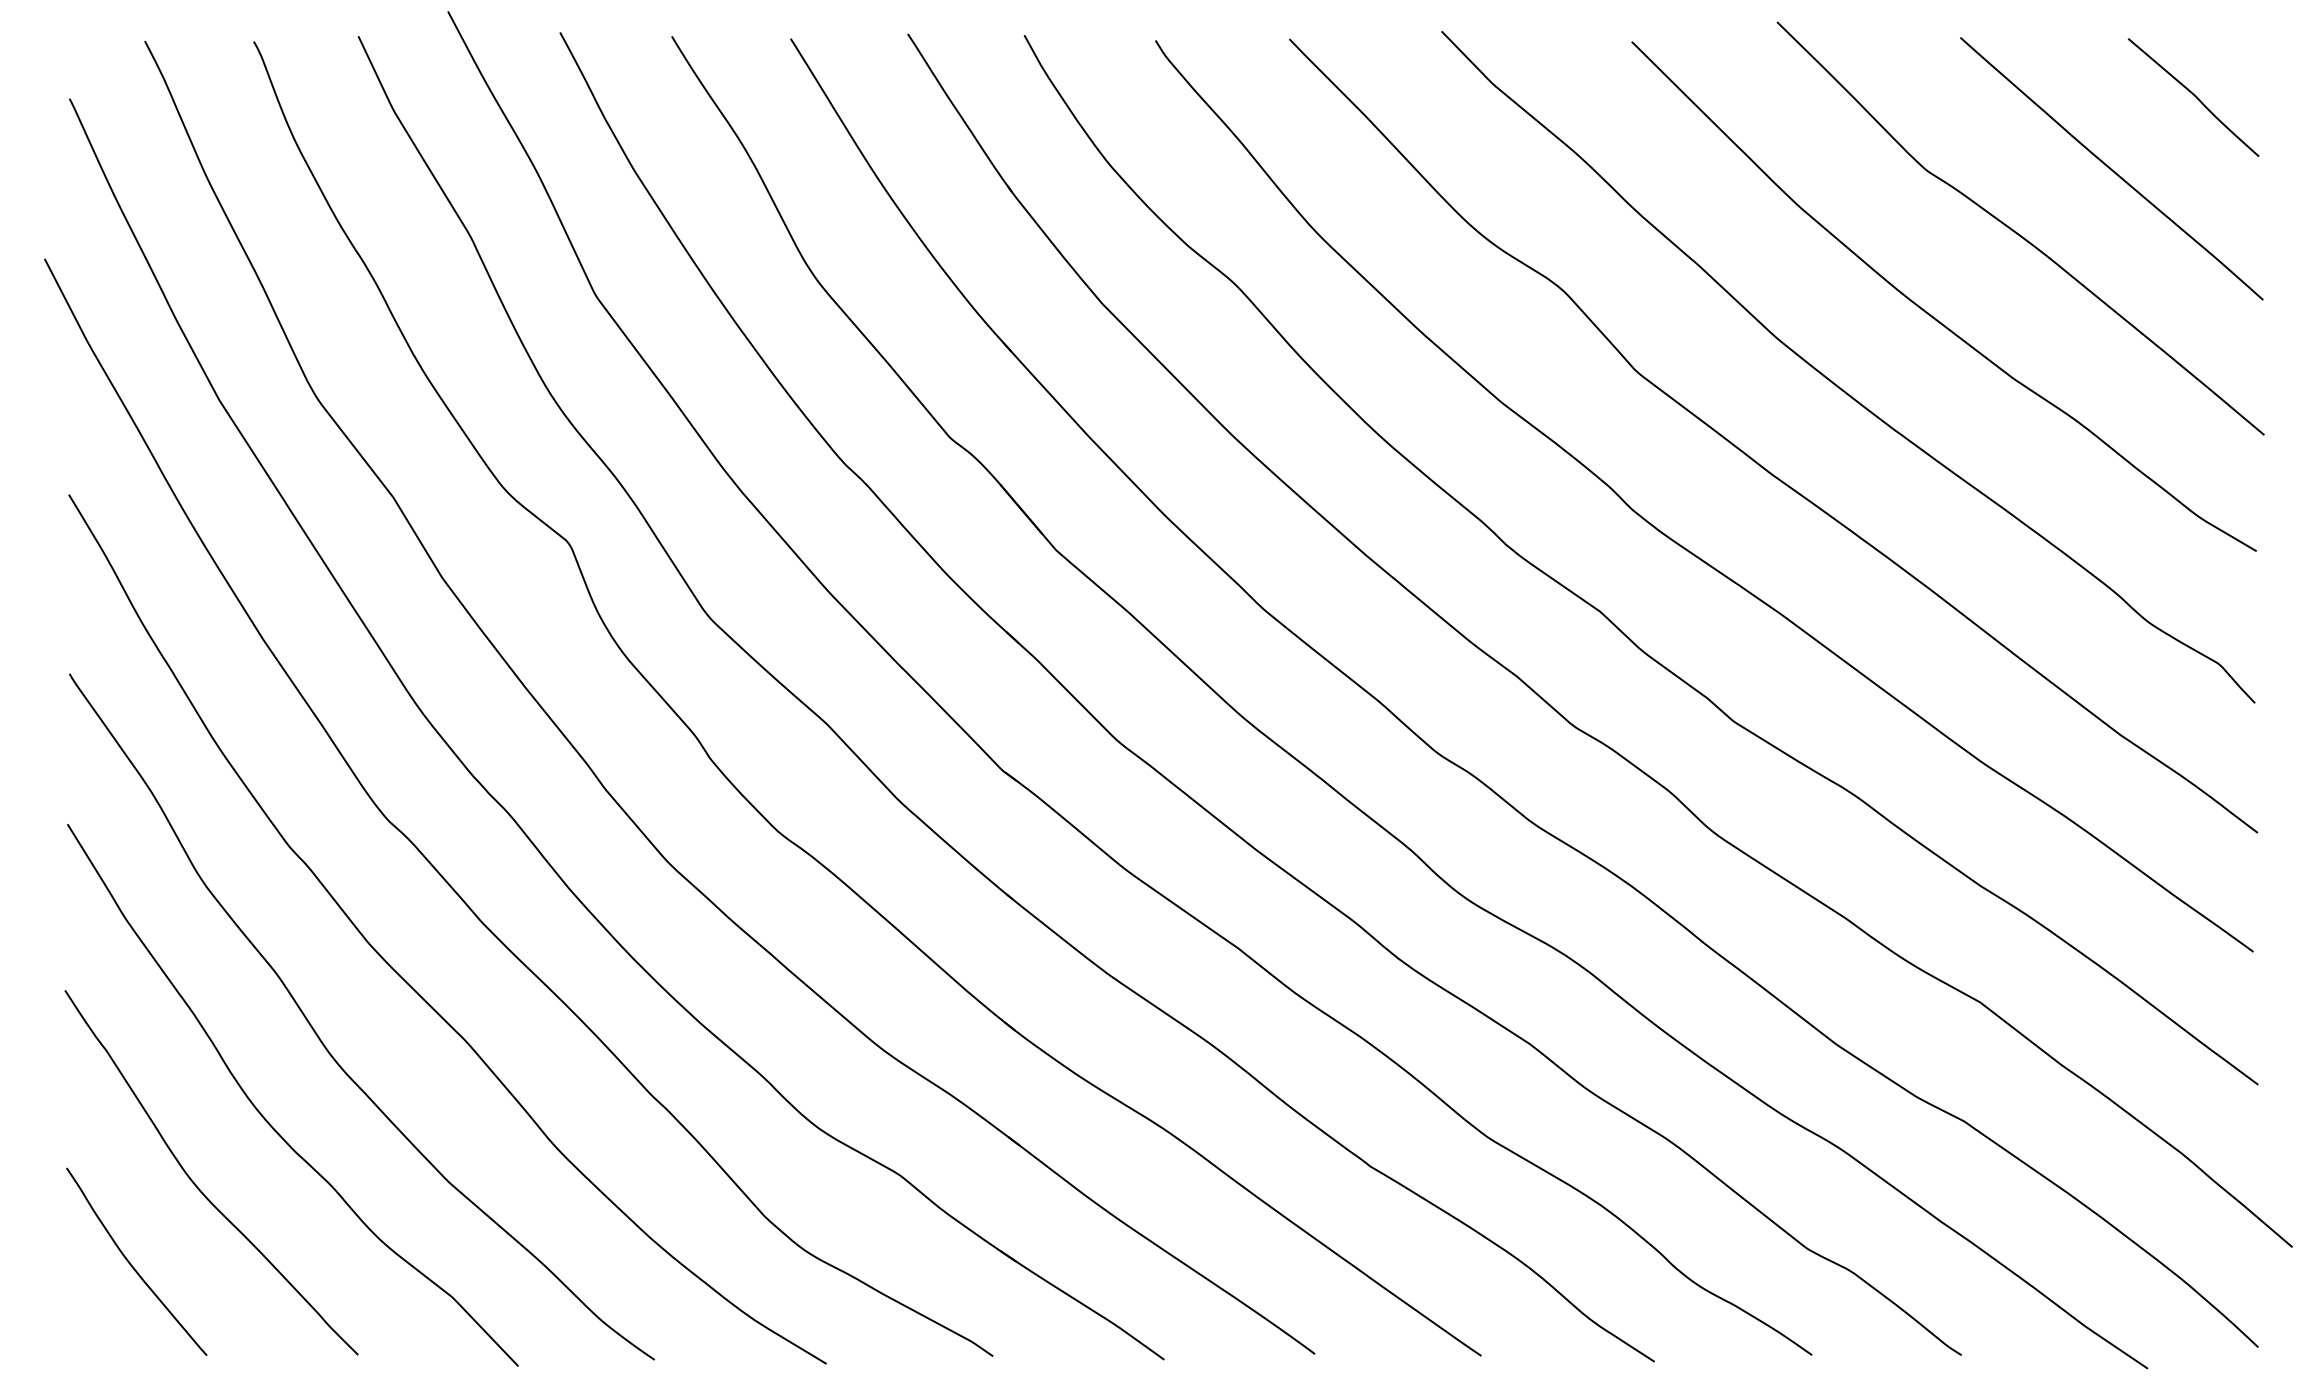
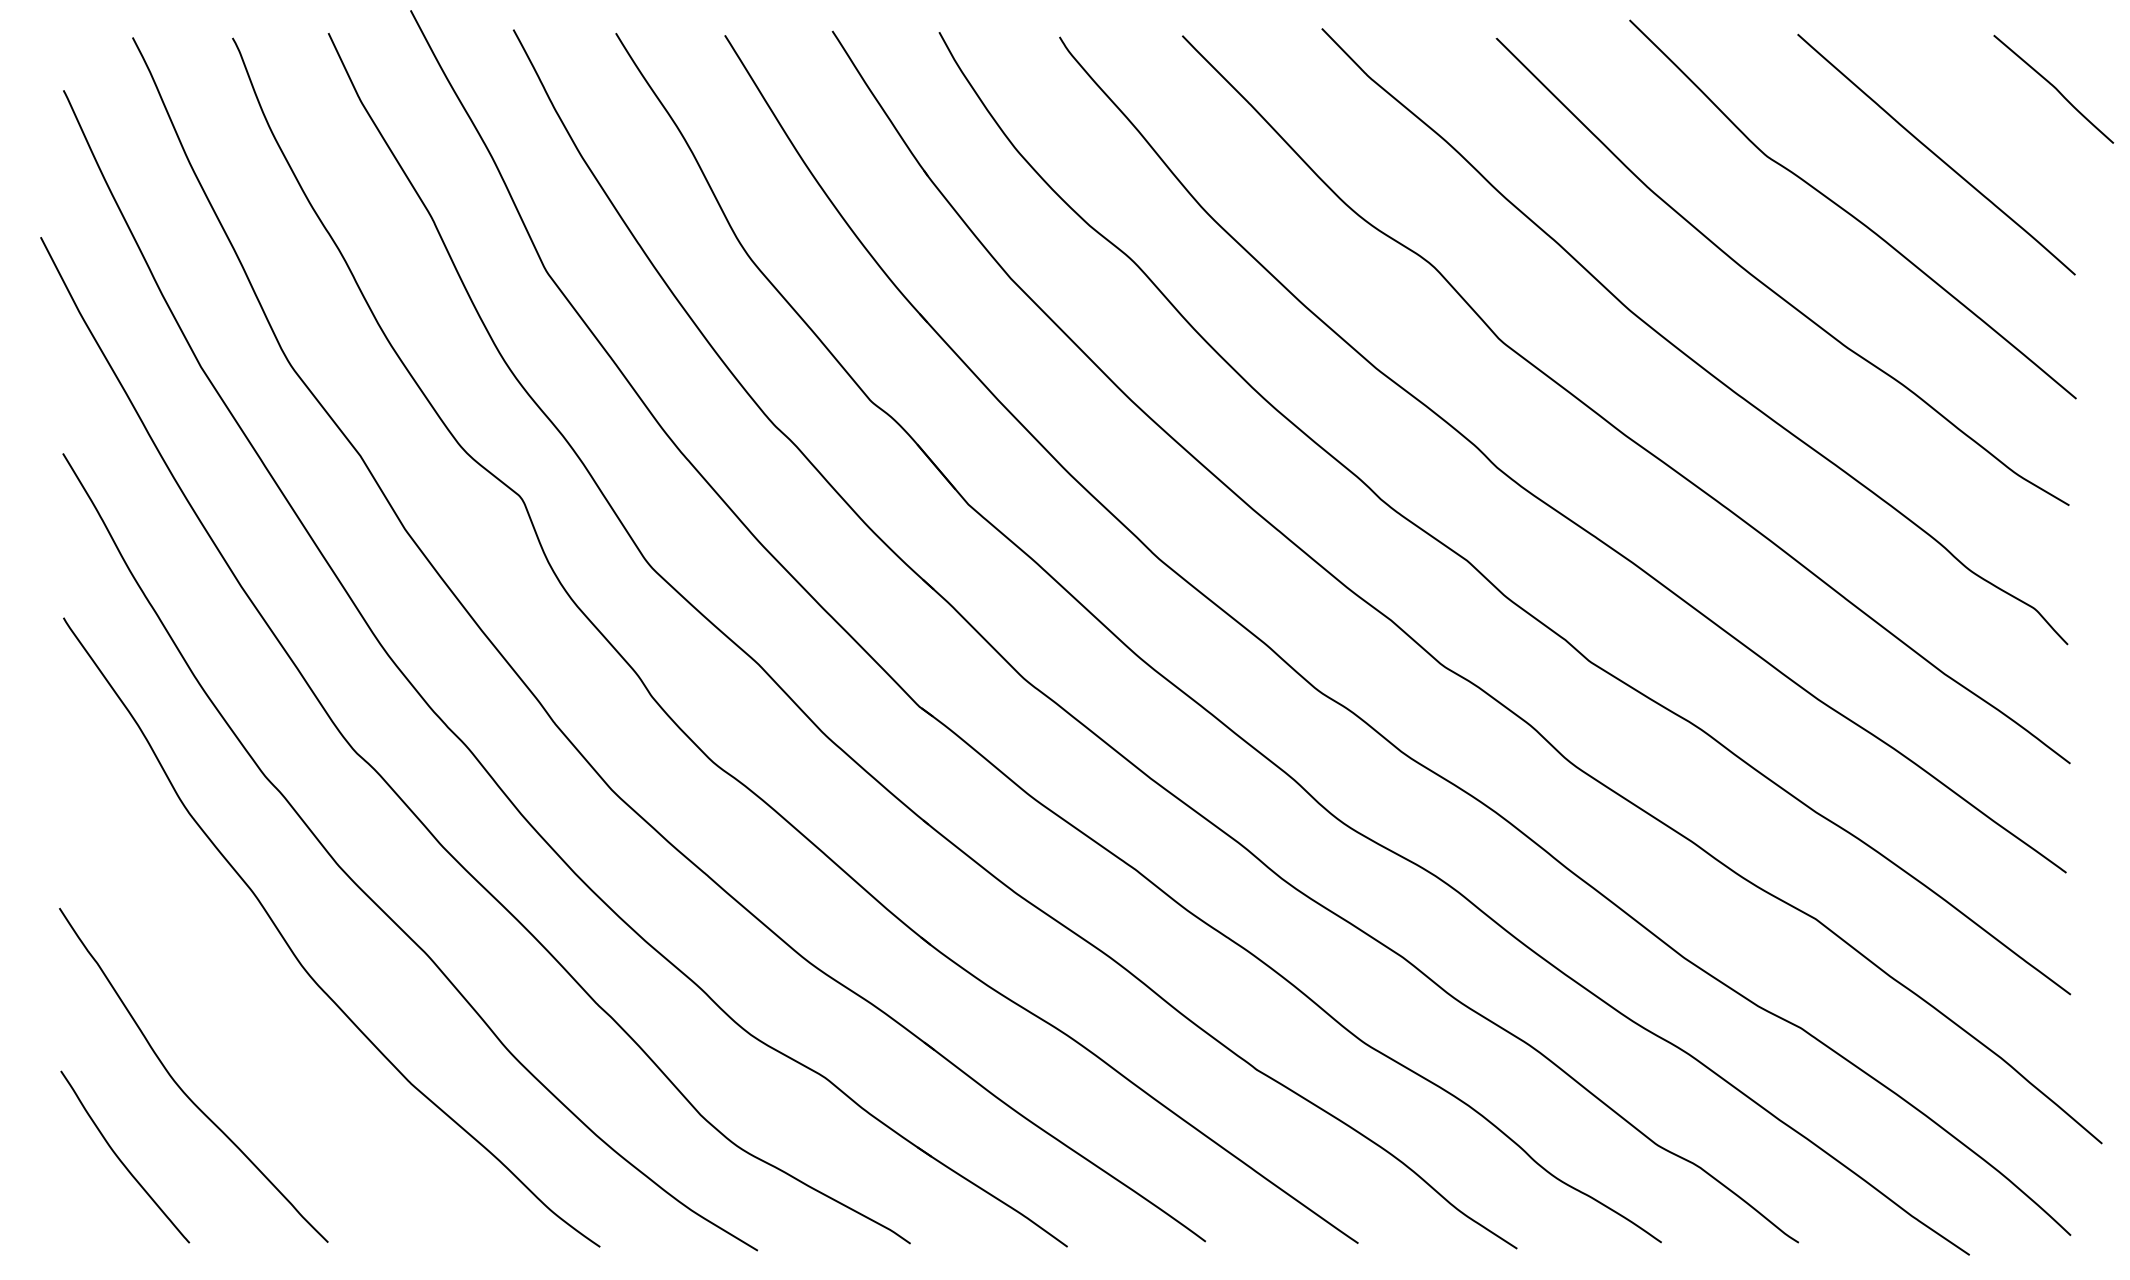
curve: (2194, 96) -> (2054, 88), moved
curve: (263, 1115) -> (241, 1022), removed

